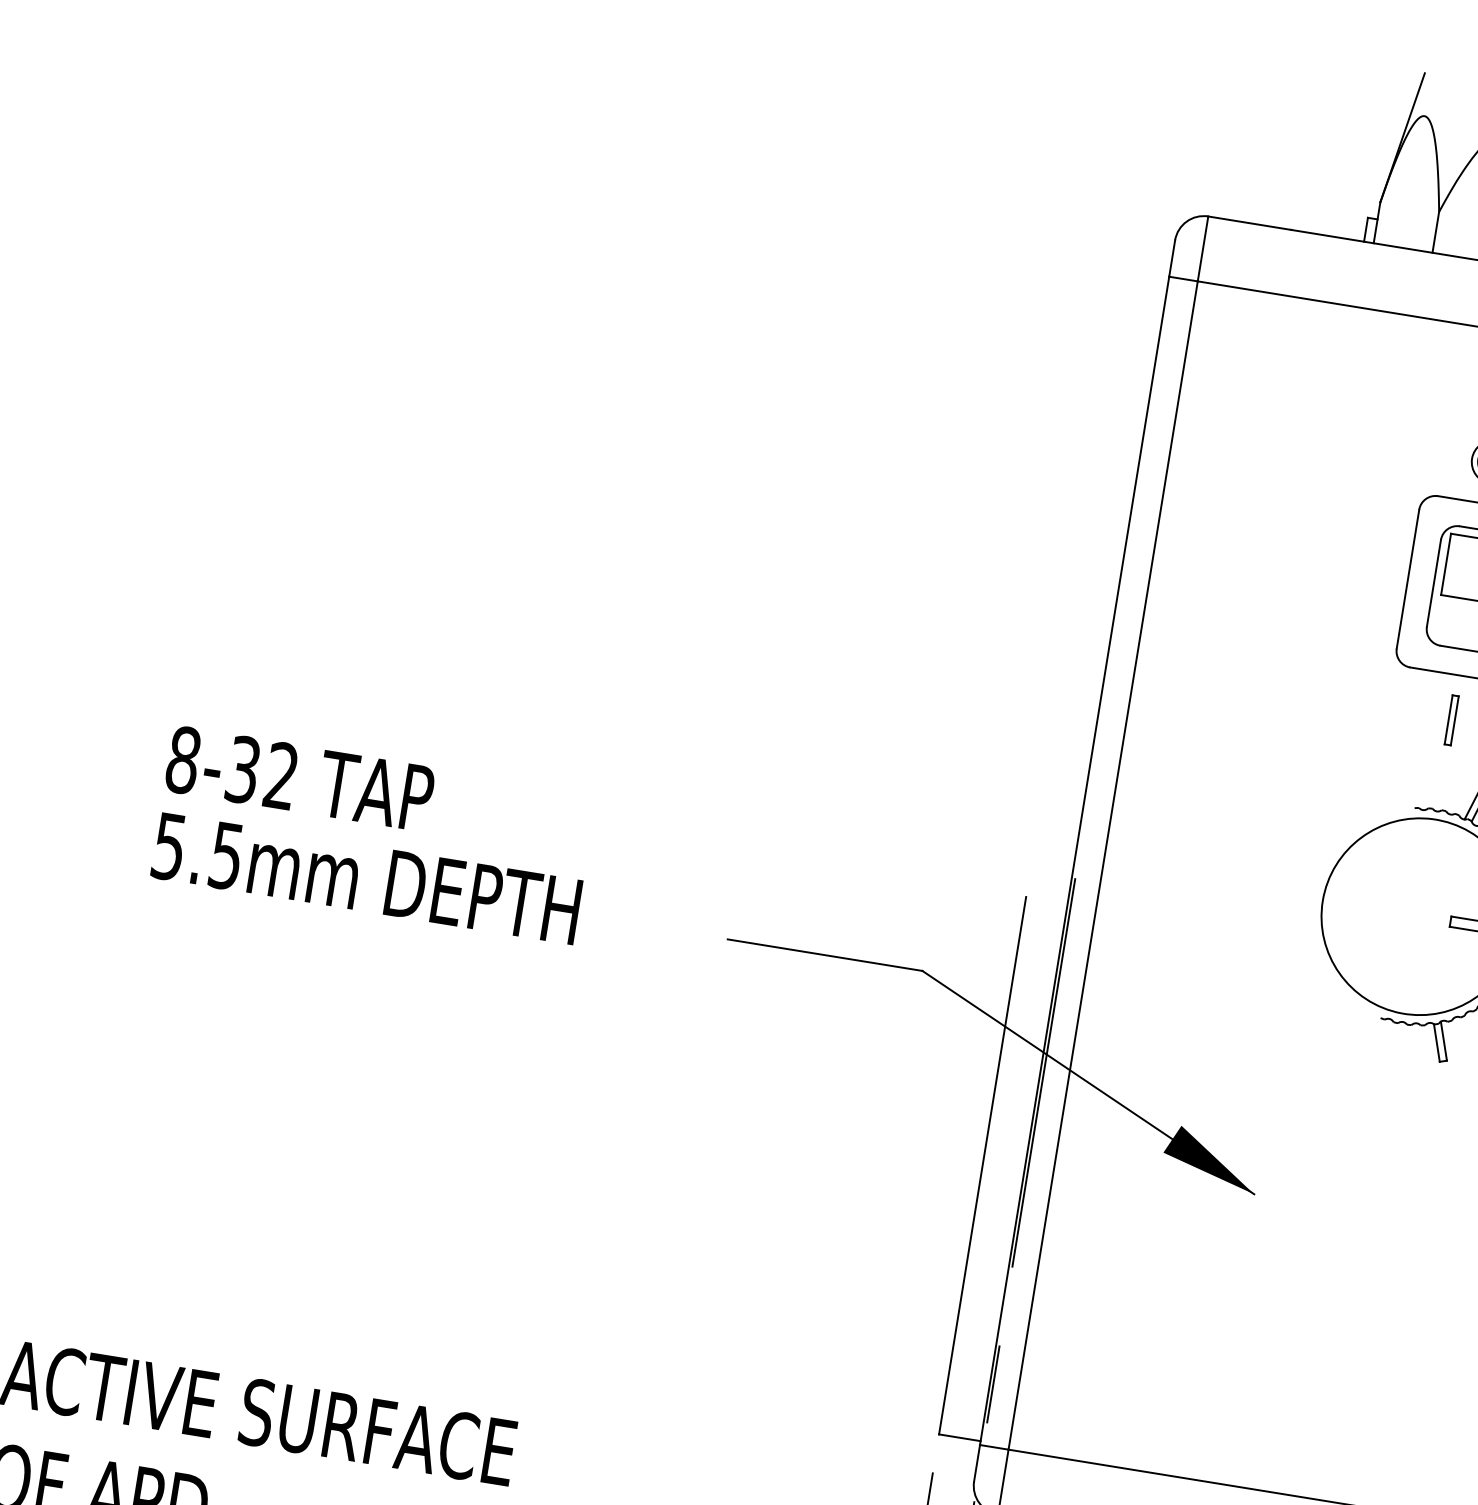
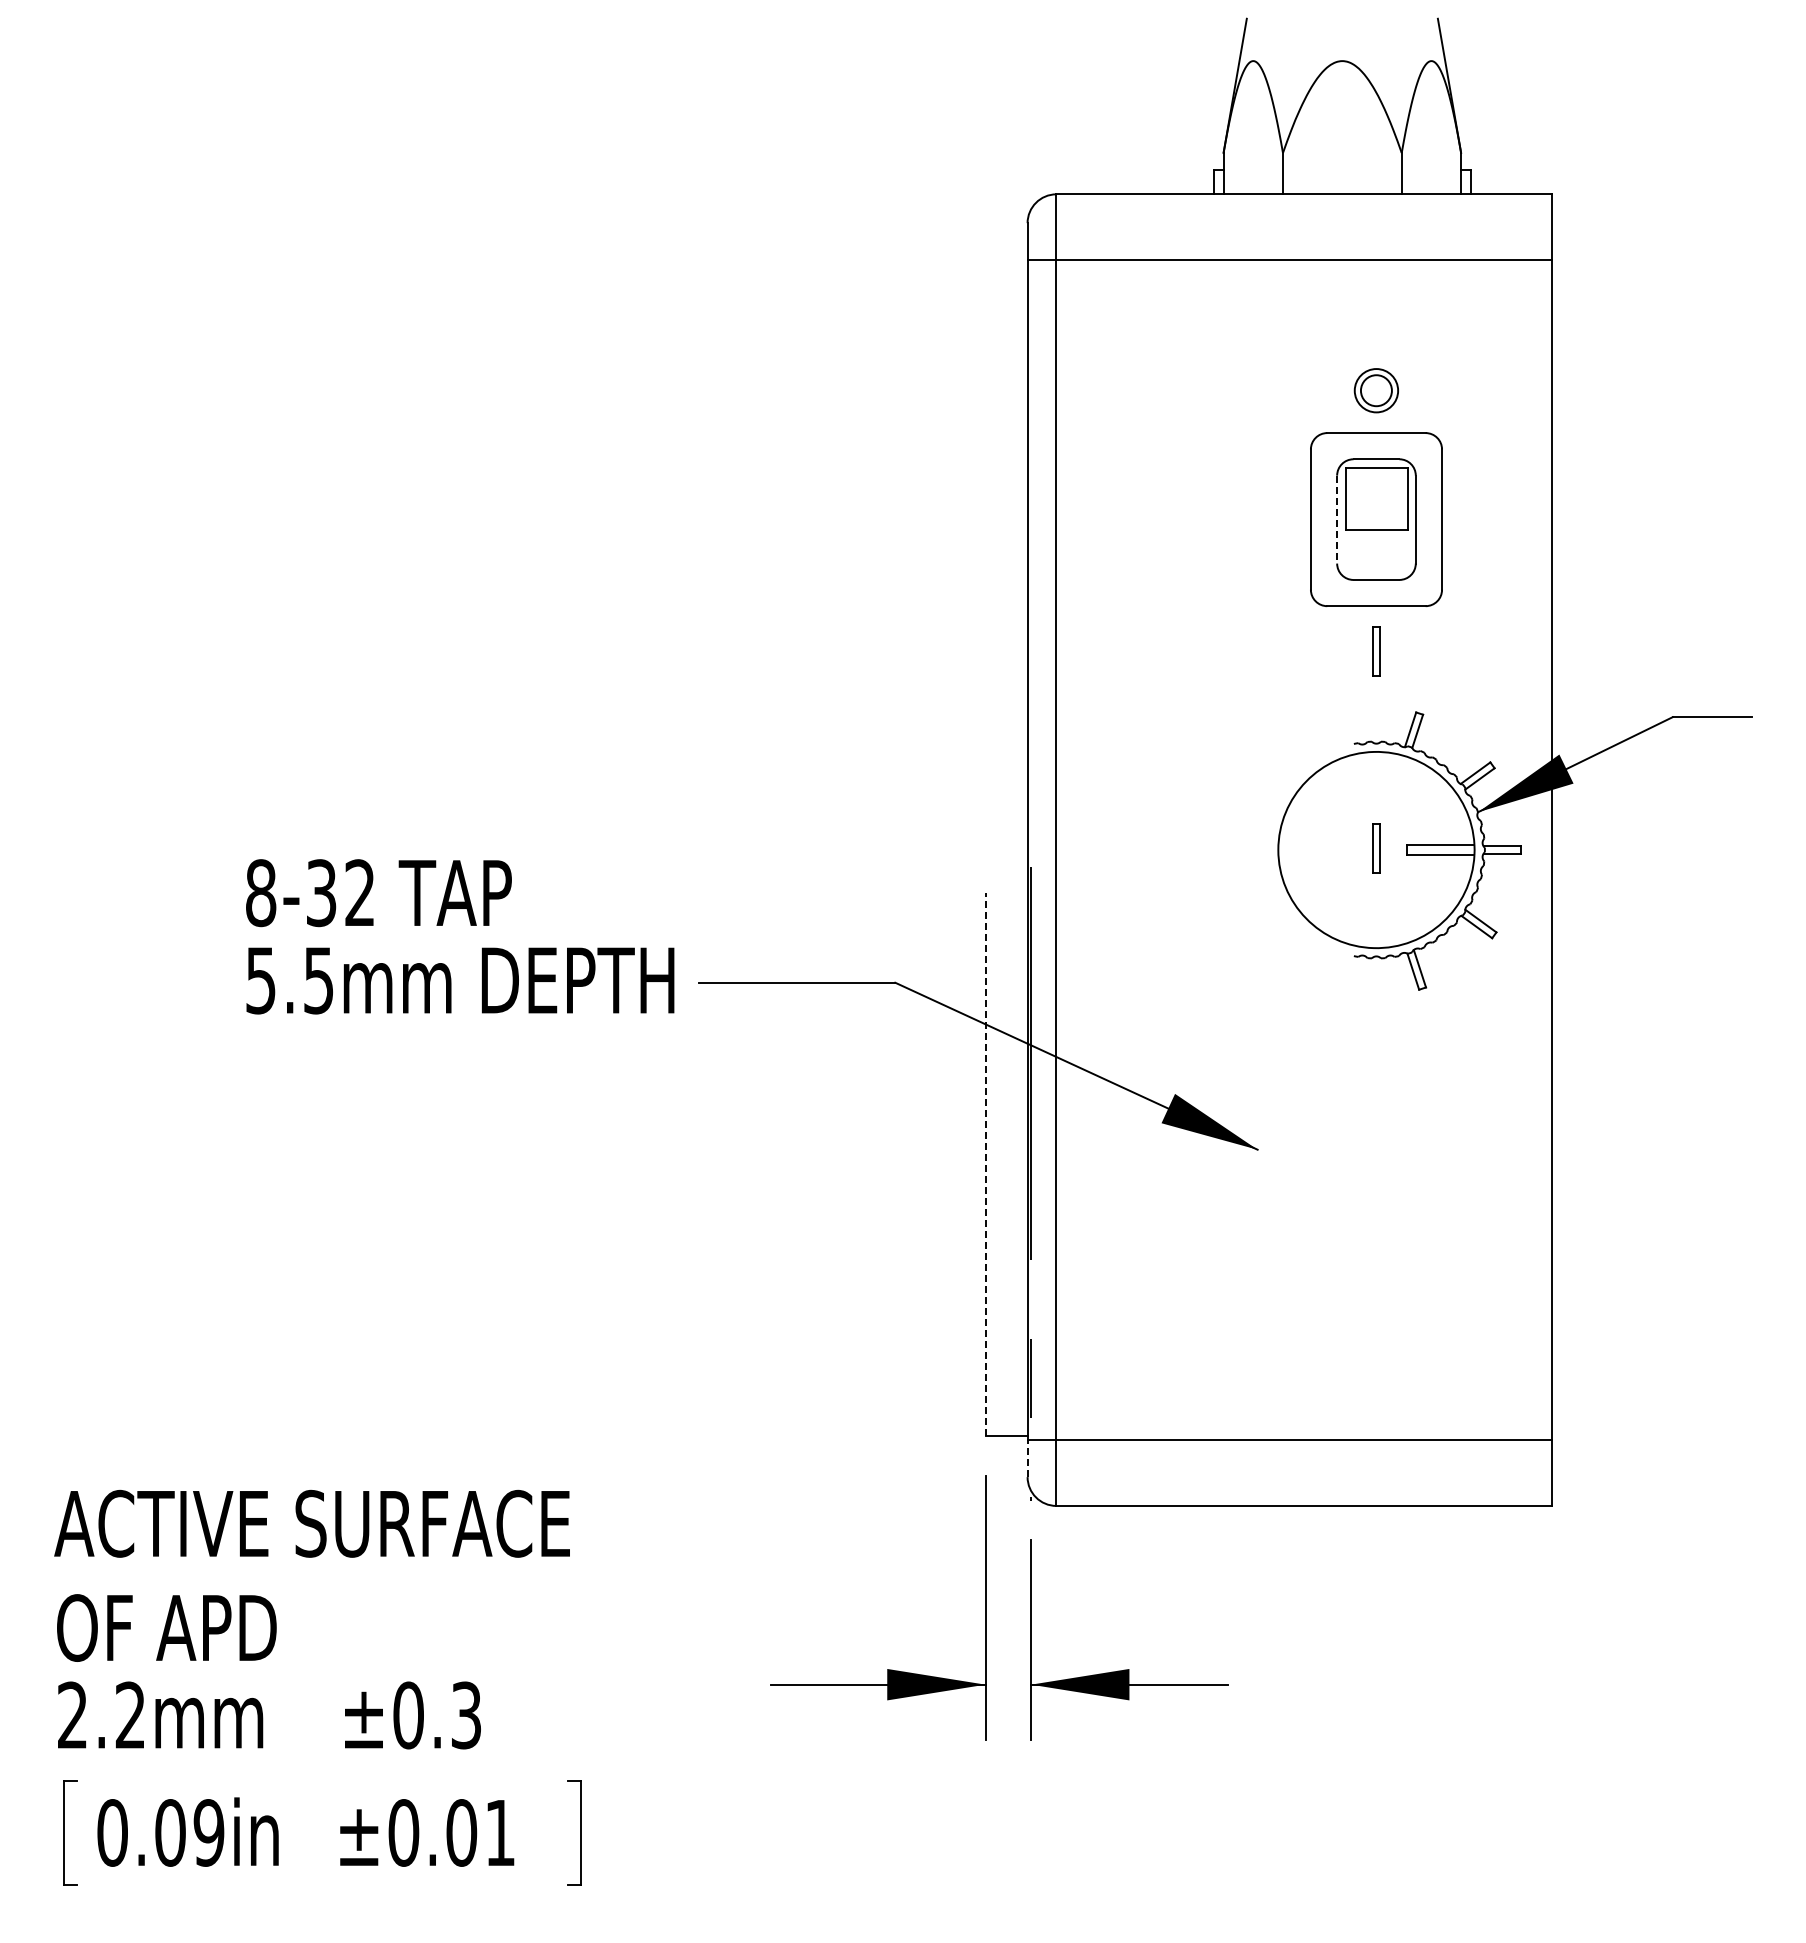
line: (1434, 583) -> (1337, 519), solid -> dashed
text: (373, 835) -> (460, 936), moved
part: (1420, 915) -> (1376, 848), added
line: (982, 1165) -> (985, 1164), solid -> dashed
line: (977, 1462) -> (1027, 1458), solid -> dashed

